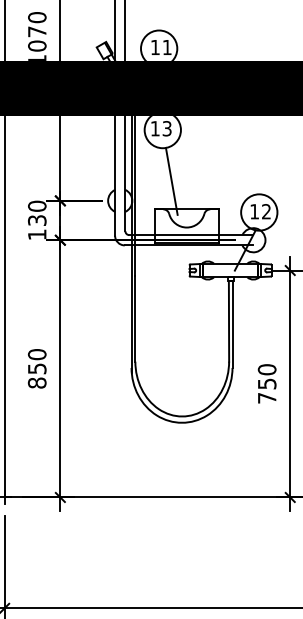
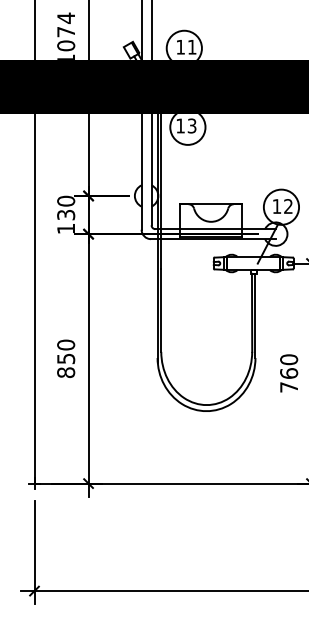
text: (37, 17) -> (66, 18), 1070 -> 1074
line: (171, 180) -> (196, 176), removed
text: (267, 383) -> (289, 373), 750 -> 760

